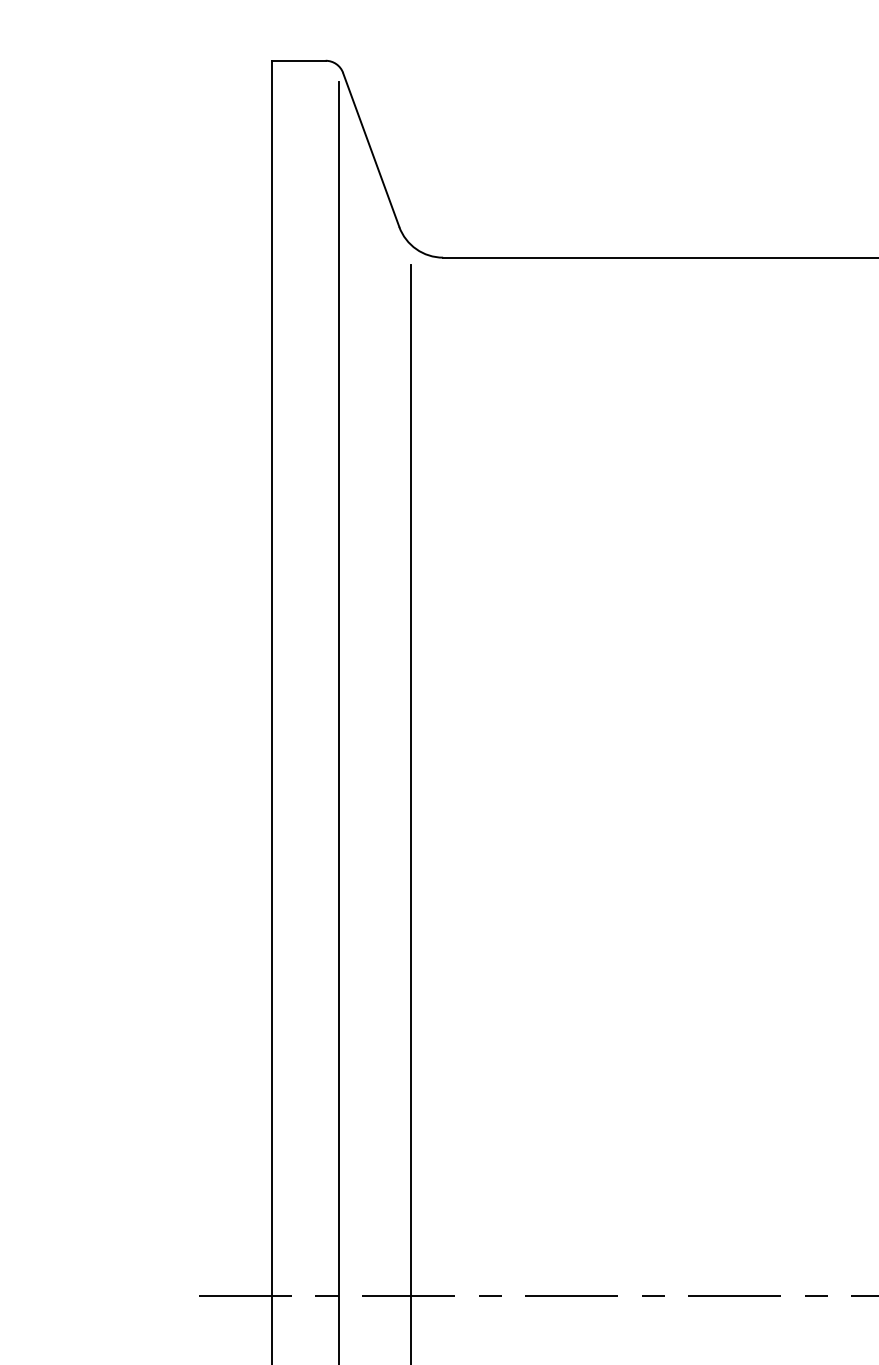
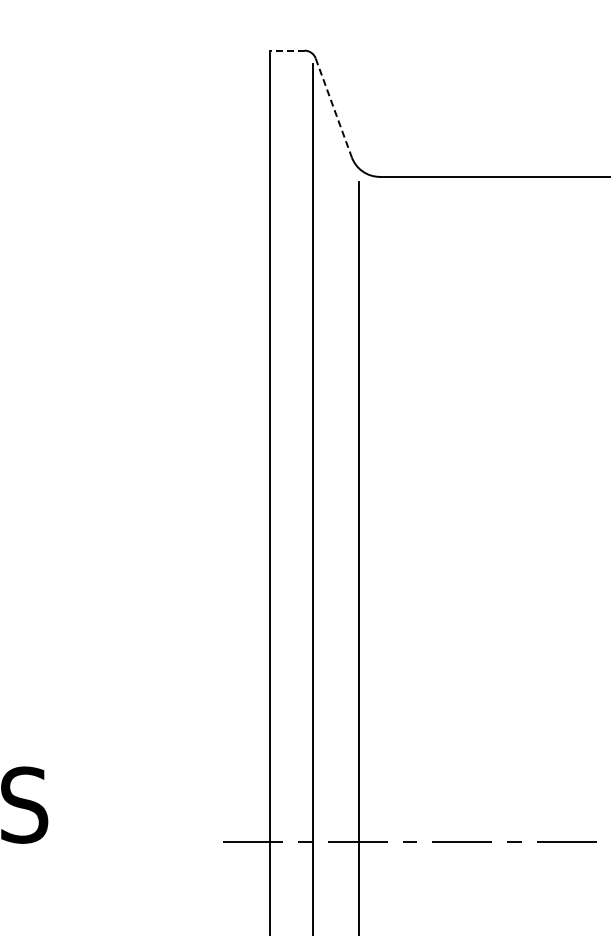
line: (297, 60) -> (286, 50), solid -> dashed
line: (370, 151) -> (333, 108), solid -> dashed

